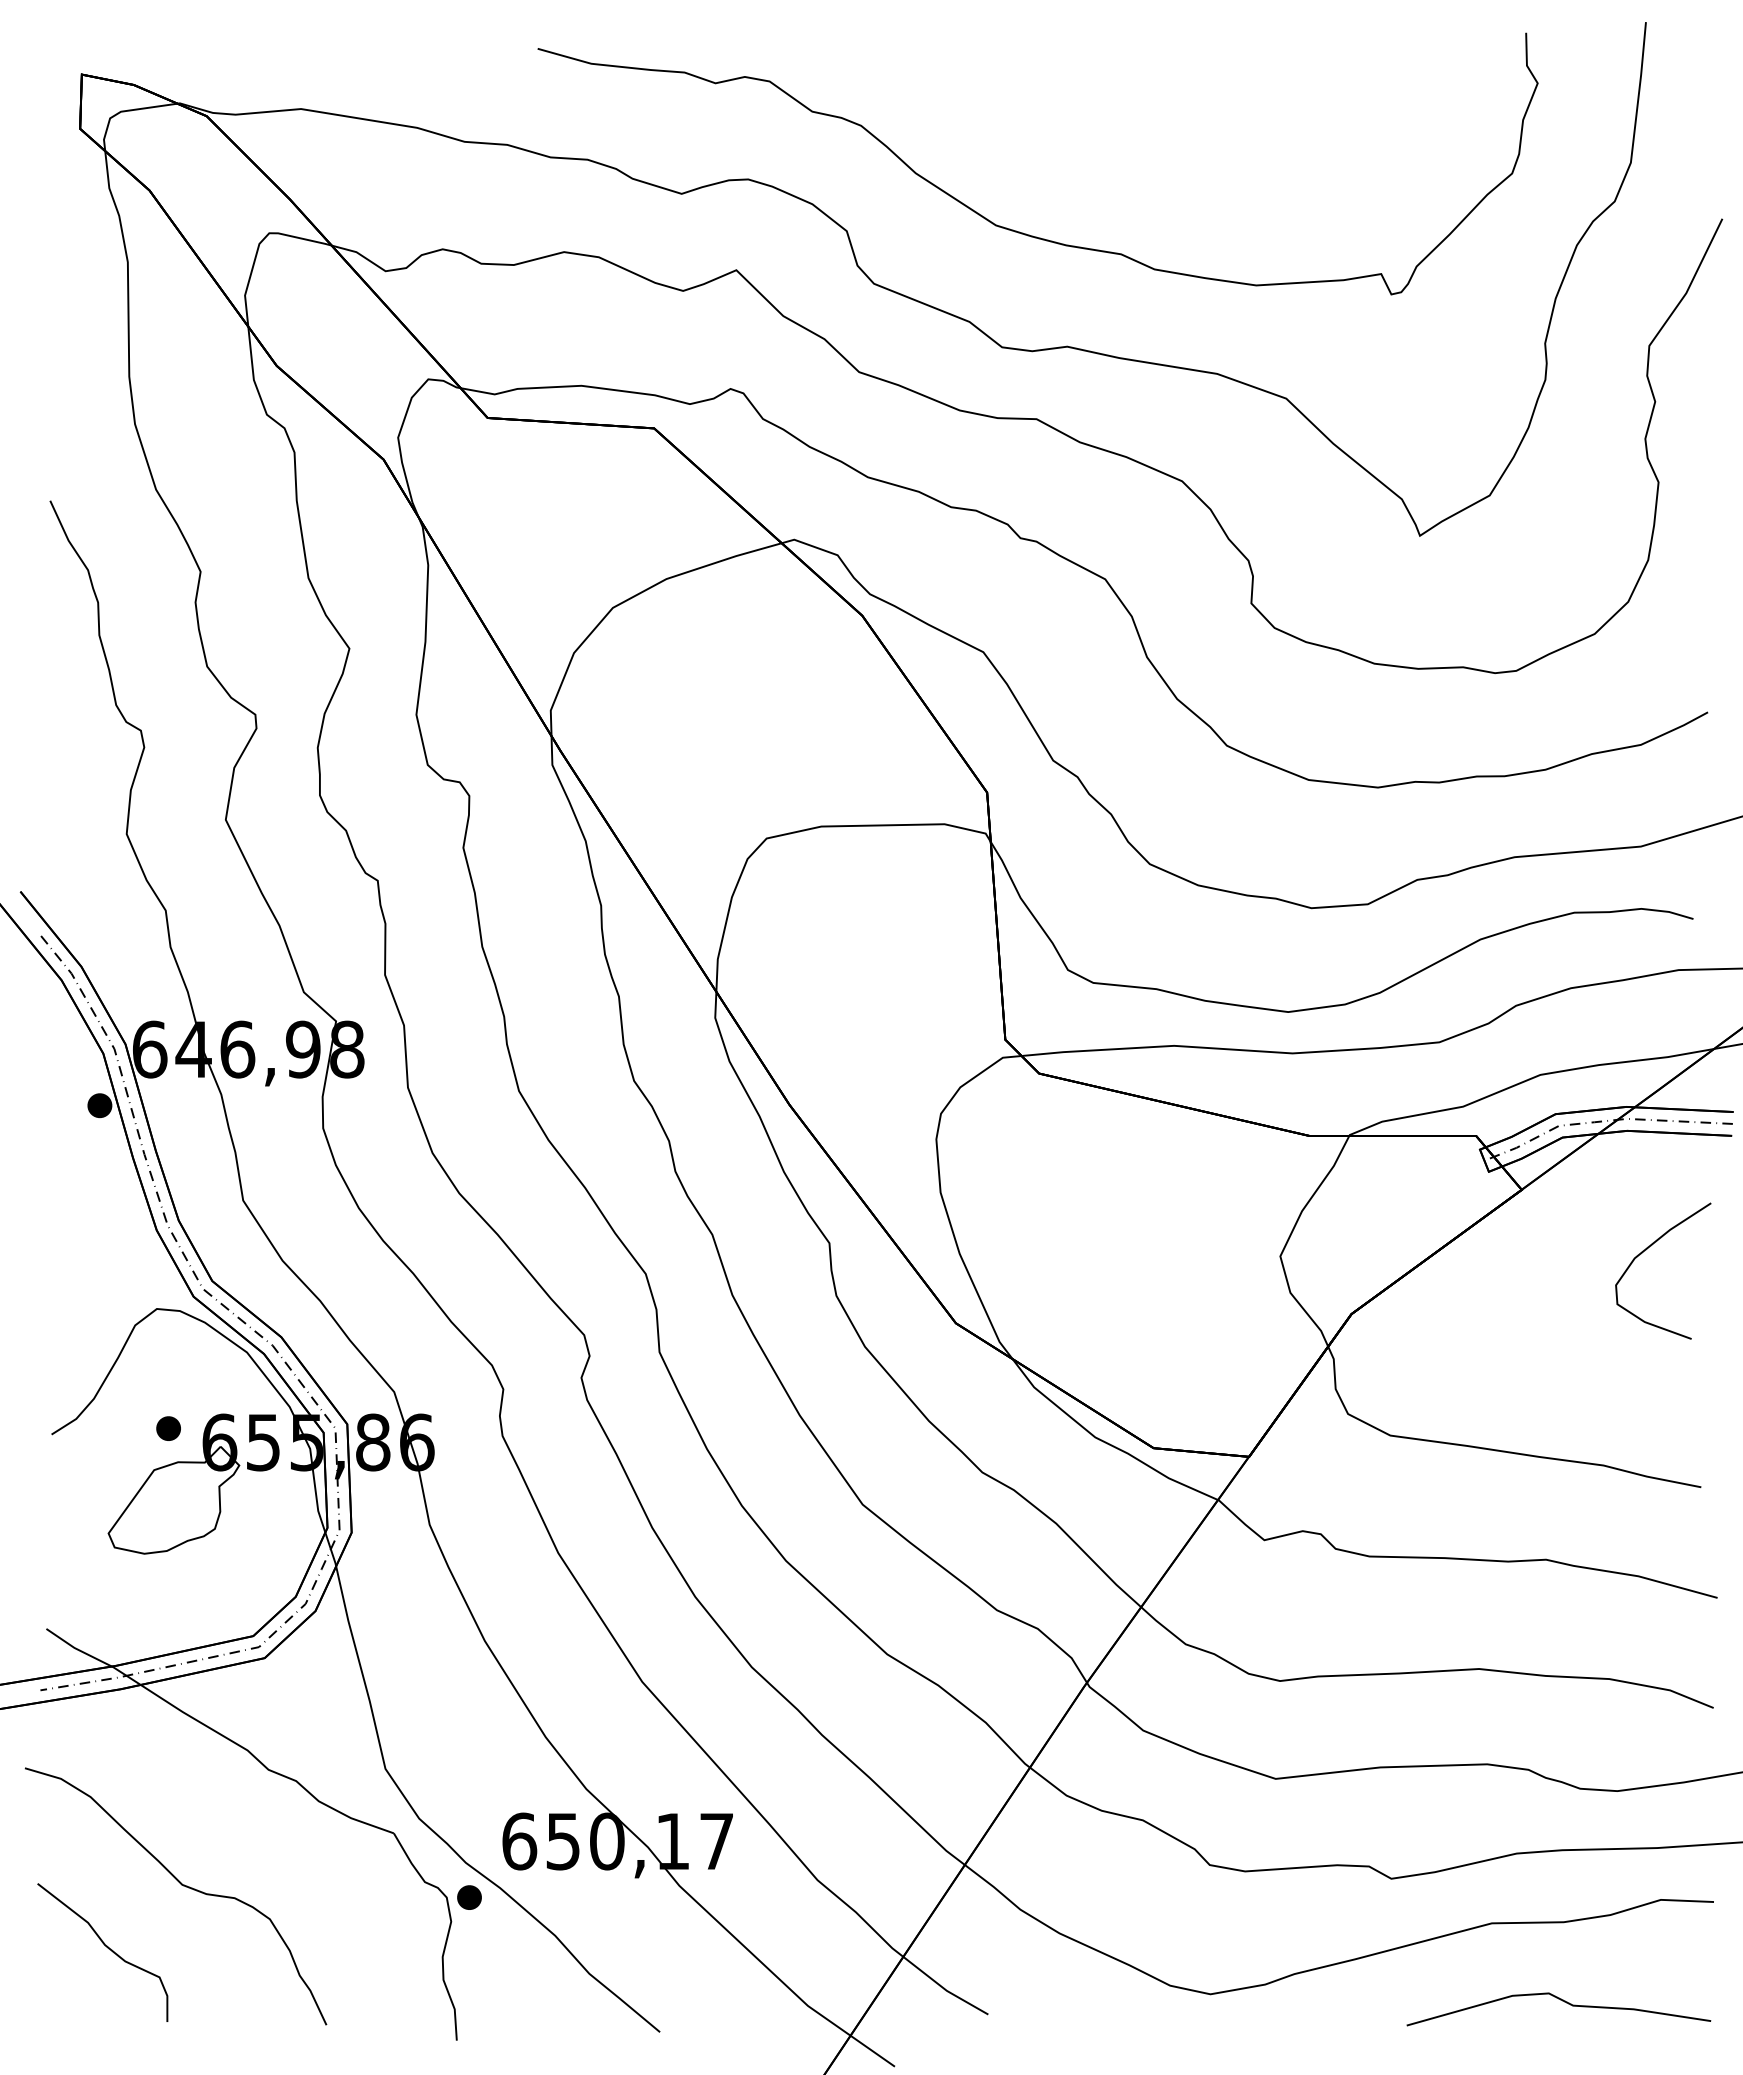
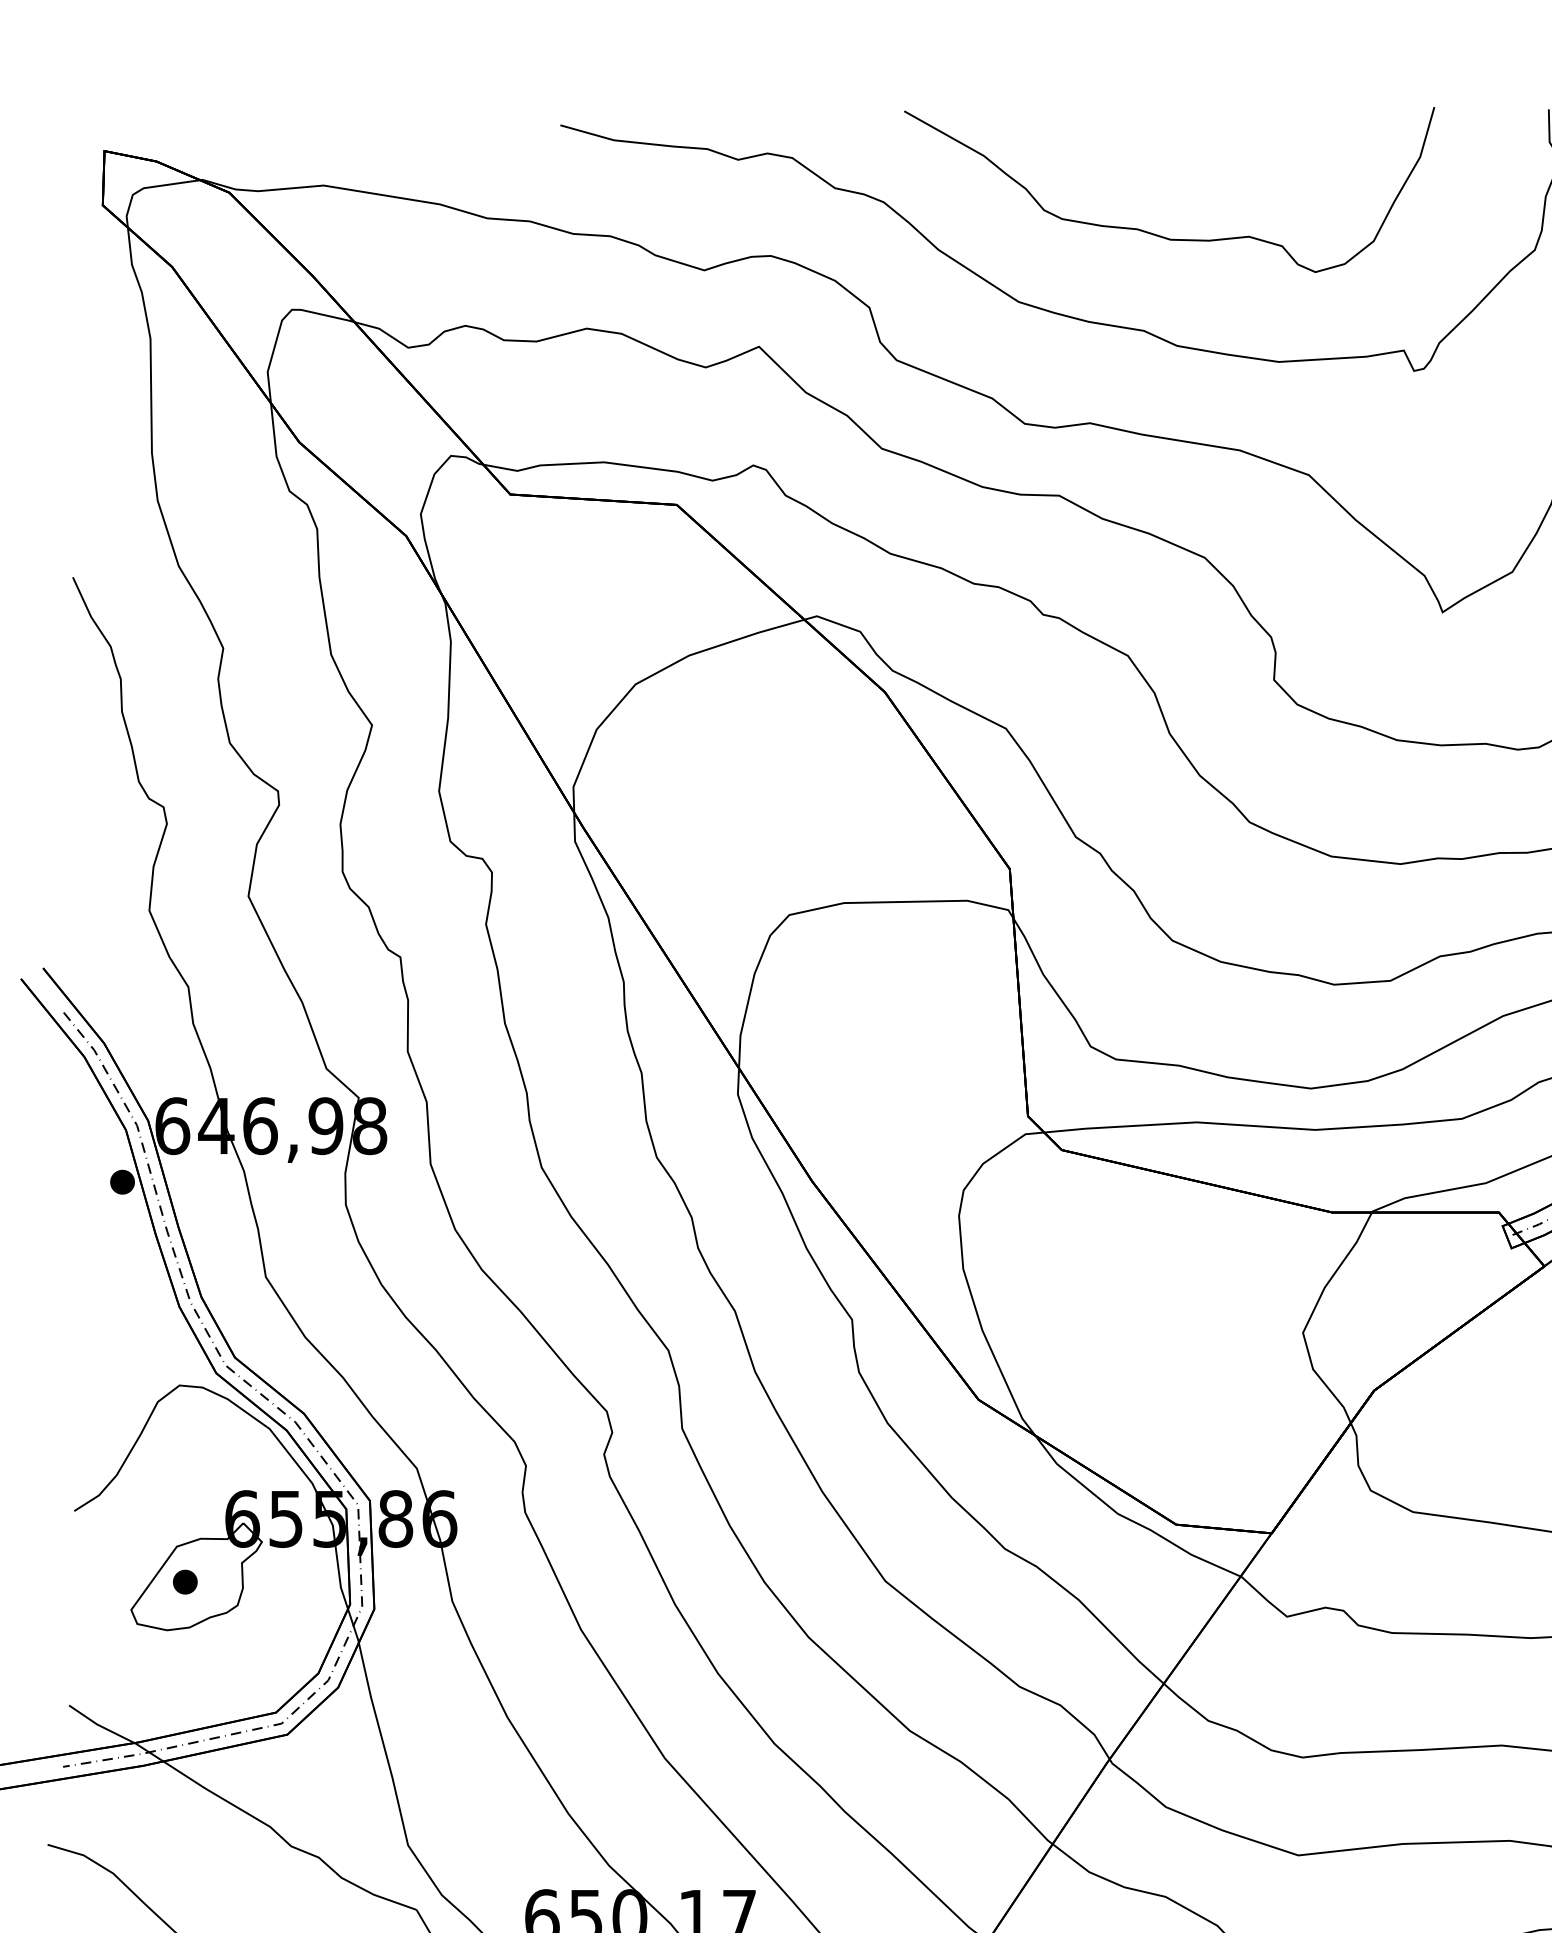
curve: (1130, 156) -> (1153, 233), added
part: (168, 1428) -> (185, 1582), moved

